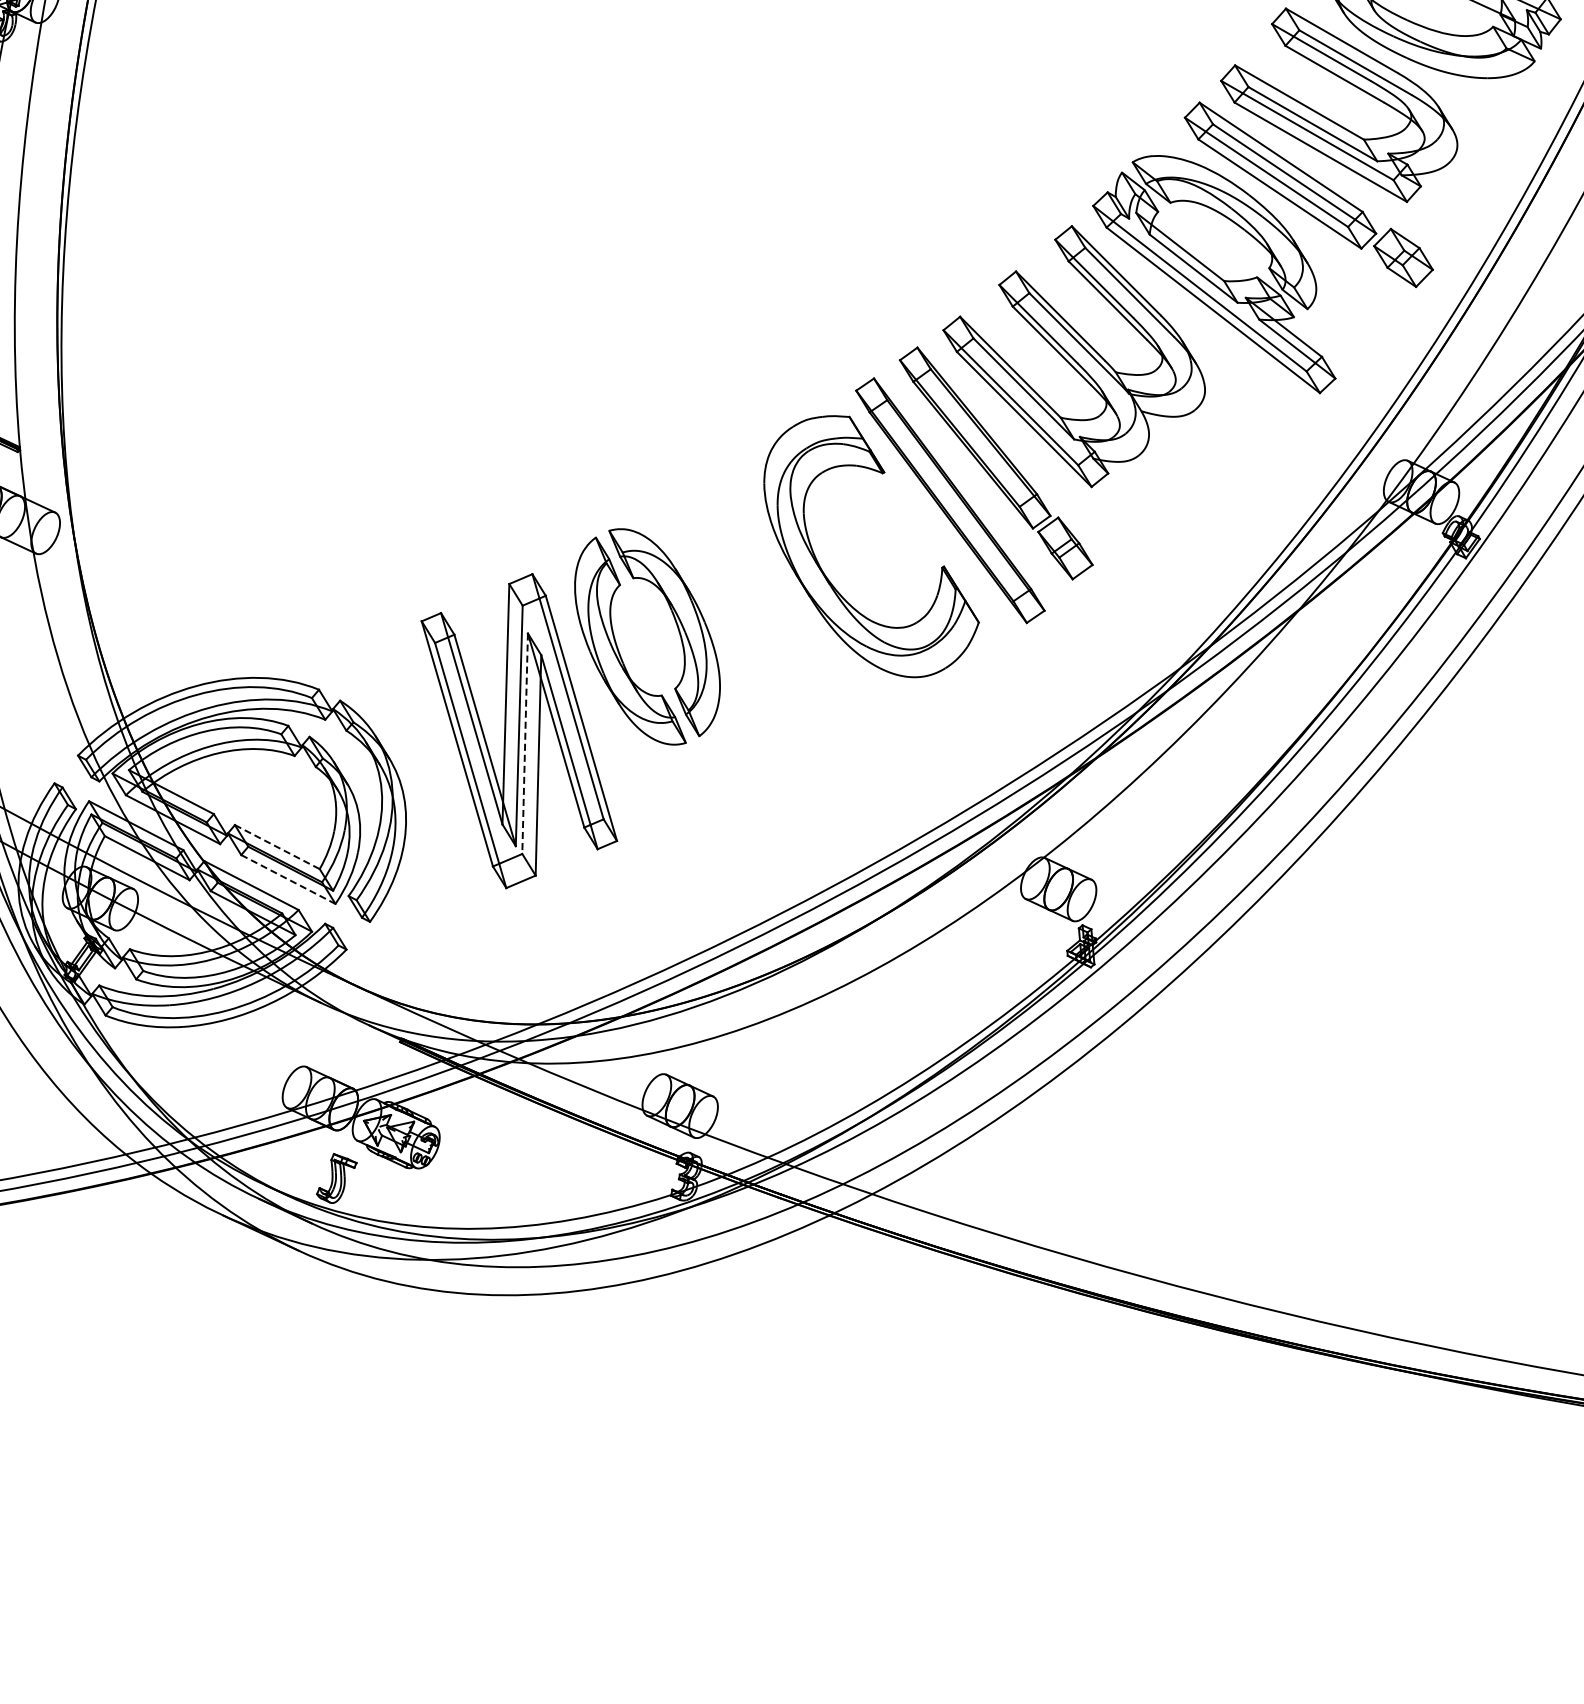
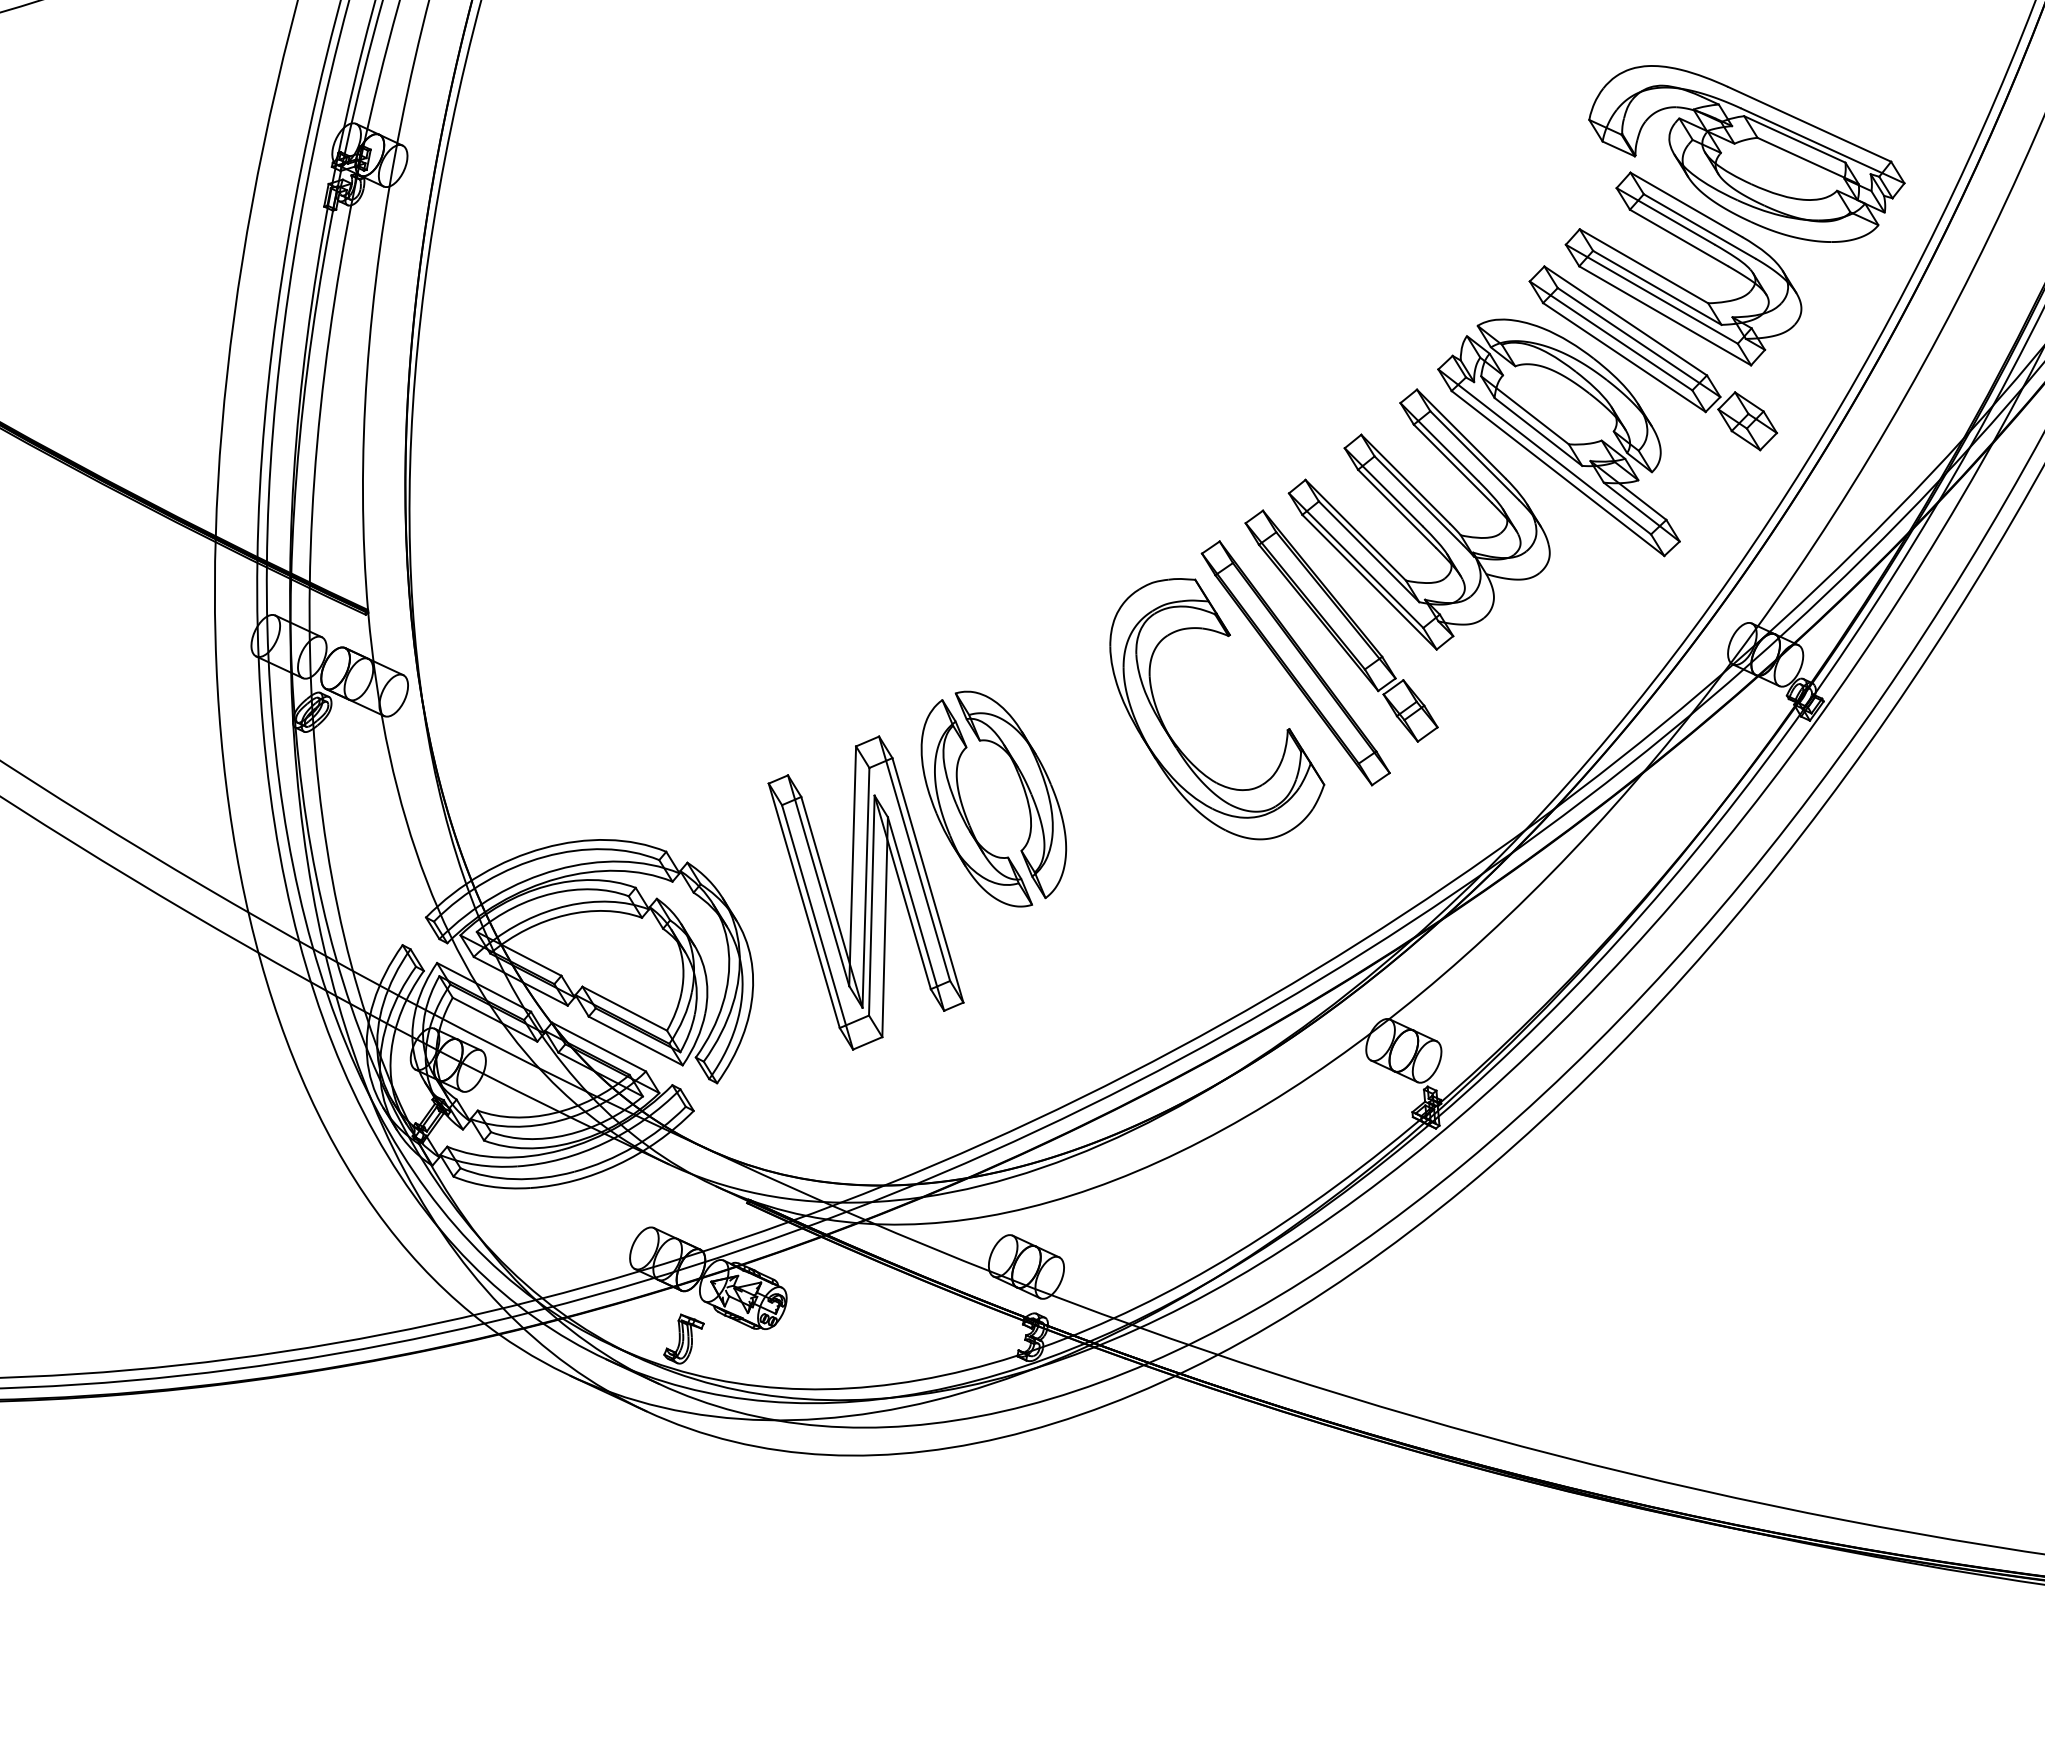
line: (524, 743) -> (871, 905), dashed -> solid
line: (277, 846) -> (624, 1008), dashed -> solid
line: (288, 878) -> (635, 1040), dashed -> solid

